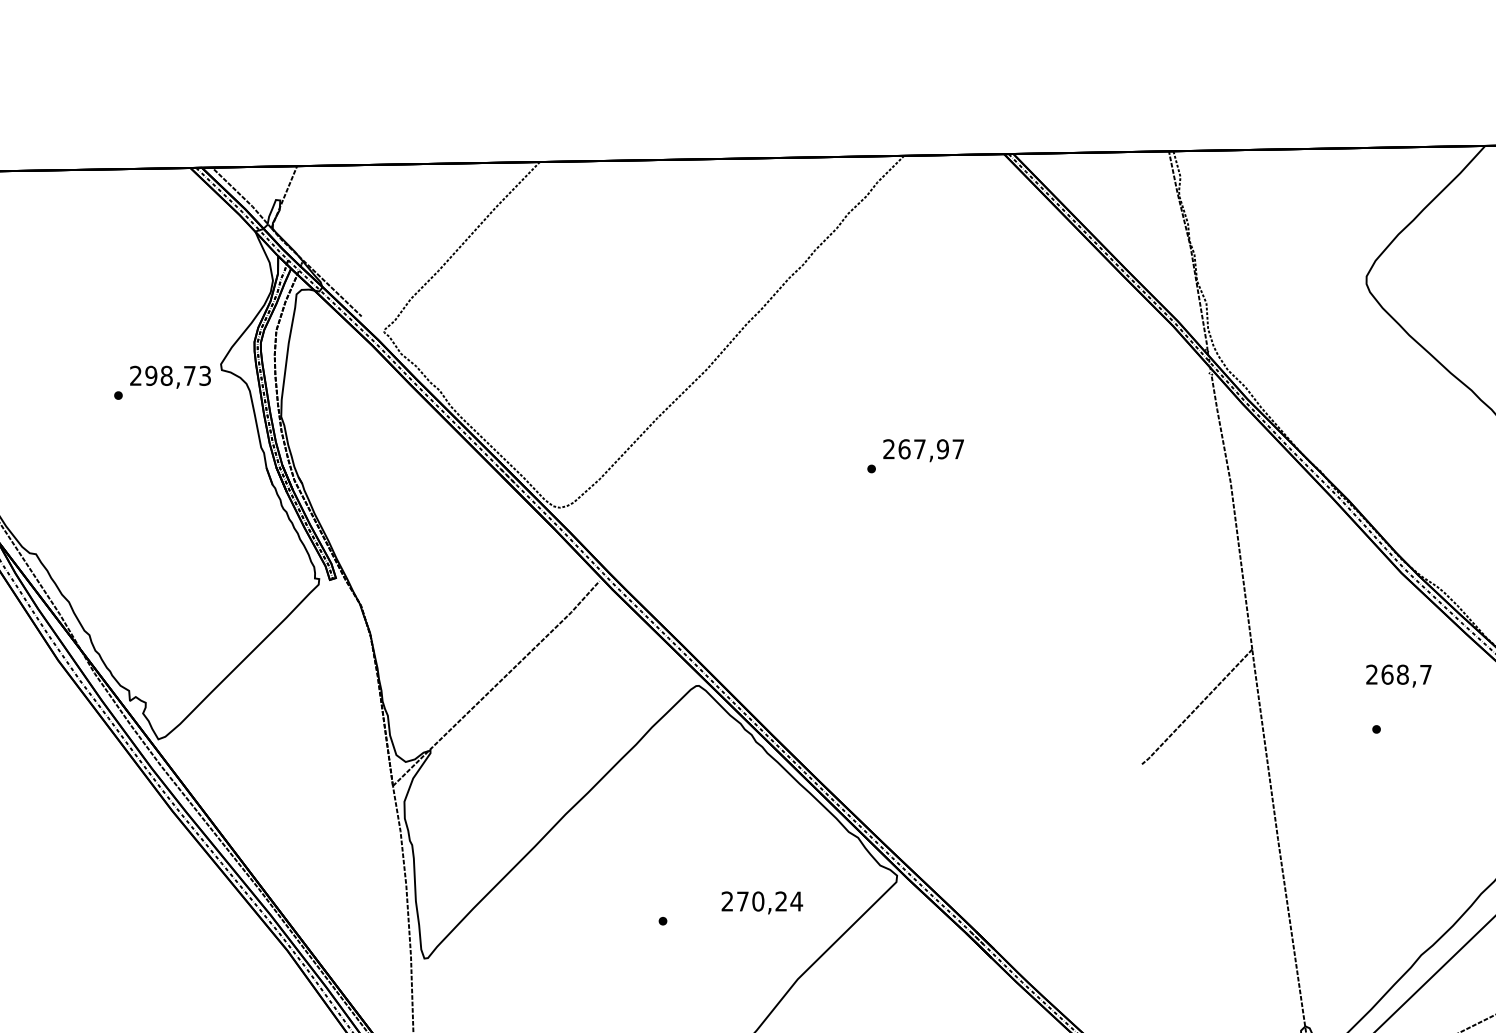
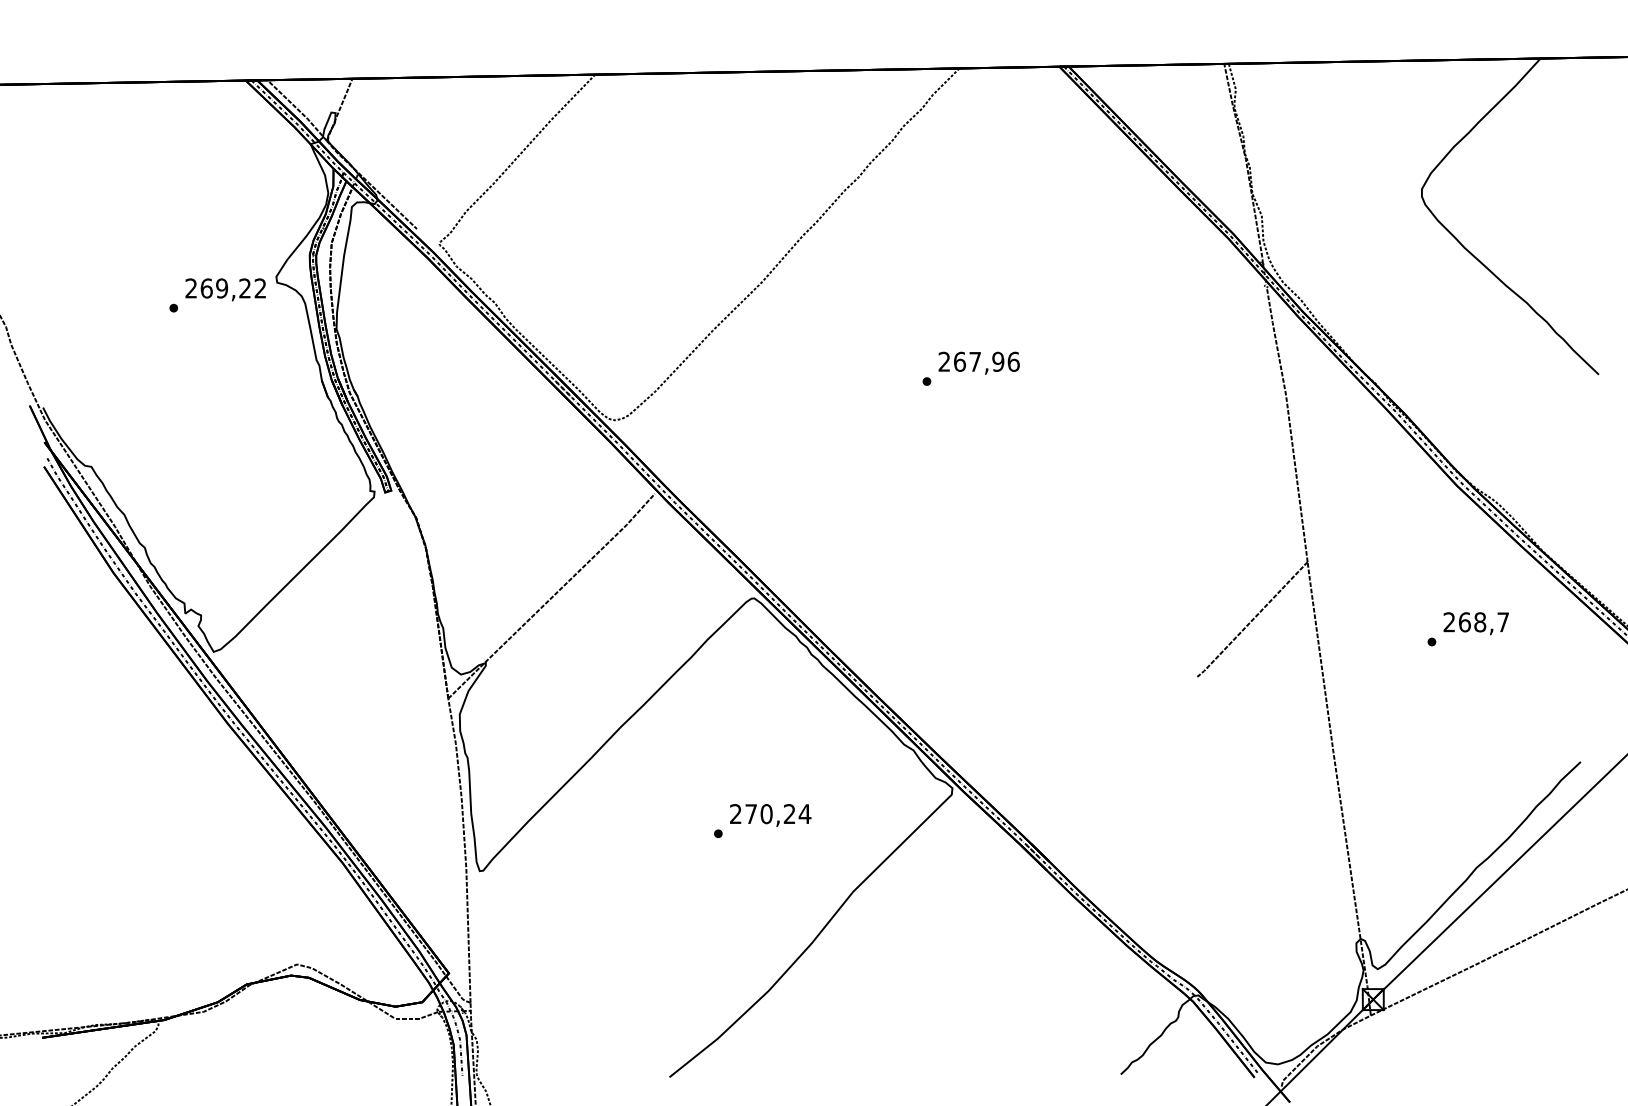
text: (178, 375) -> (233, 288), 298,73 -> 269,22
text: (958, 448) -> (1013, 361), 267,97 -> 267,96
text: (1398, 675) -> (1475, 623), moved
text: (762, 902) -> (770, 815), moved

